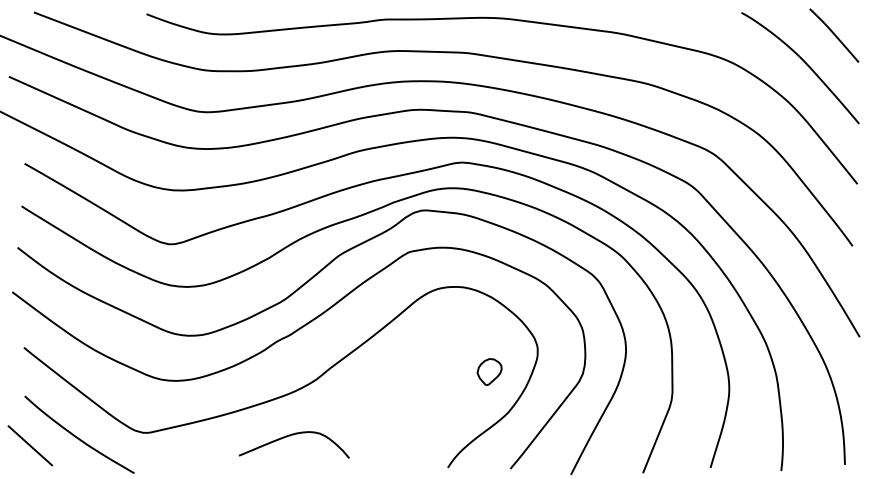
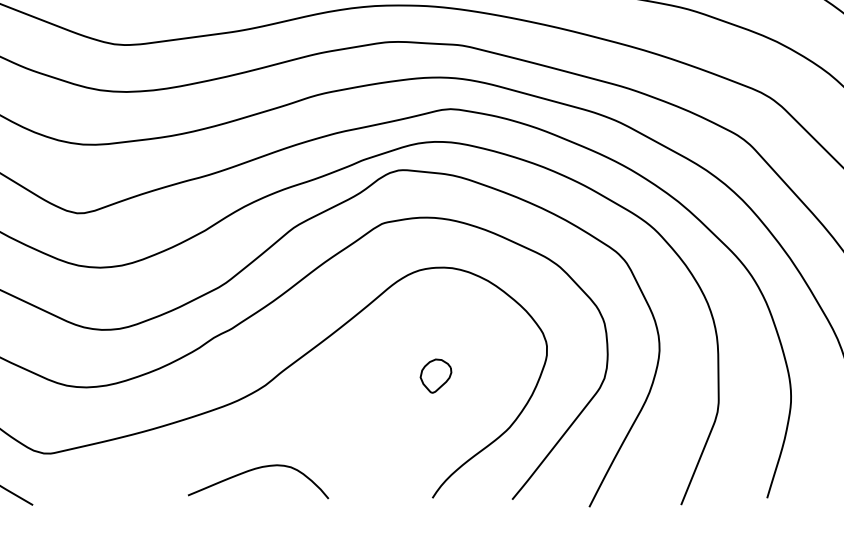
part: (489, 371) -> (435, 375), moved
curve: (290, 436) -> (253, 470), moved

